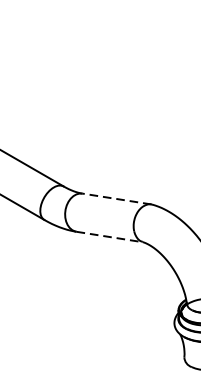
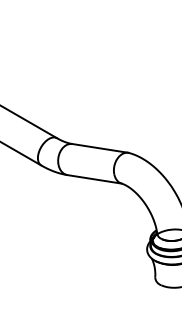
line: (115, 199) -> (99, 148), dashed -> solid
line: (111, 237) -> (95, 179), dashed -> solid

